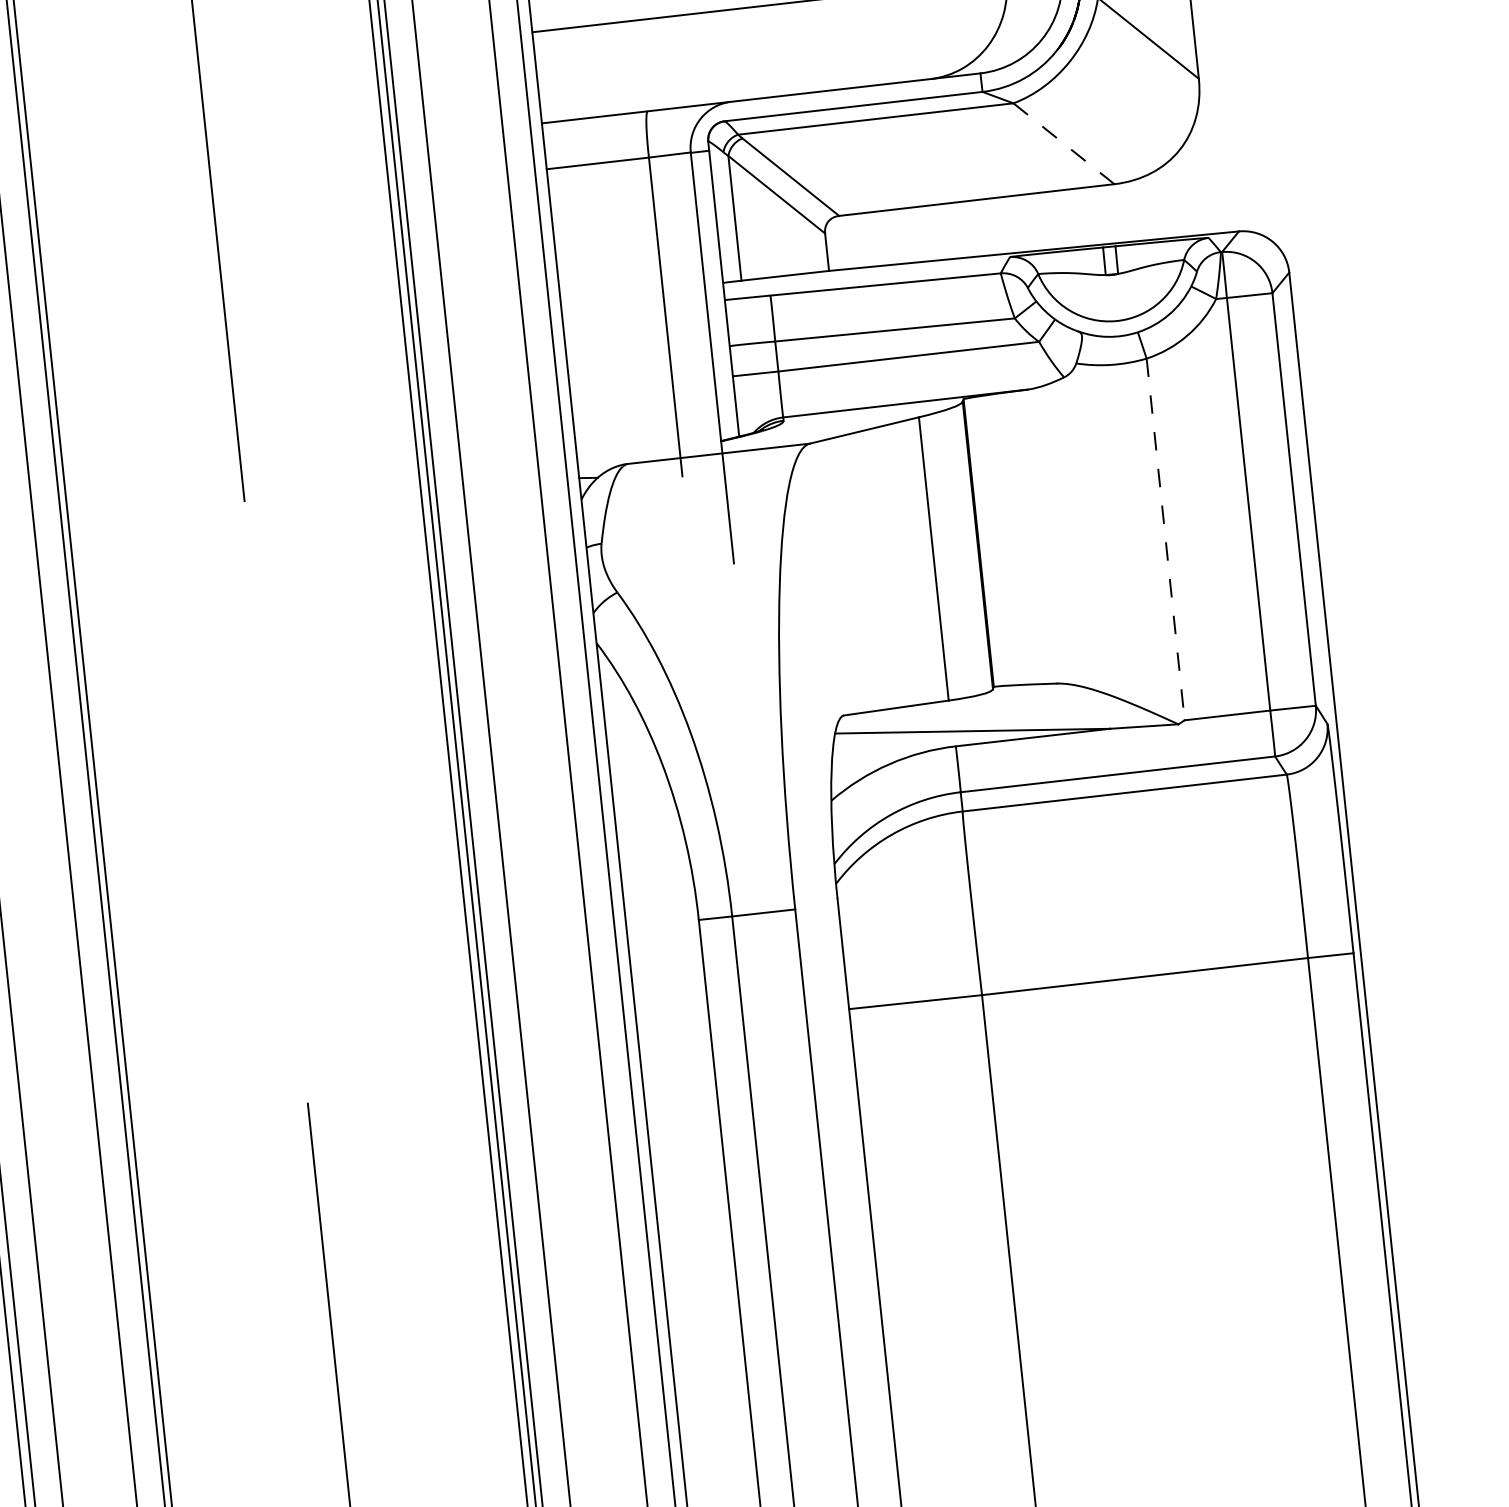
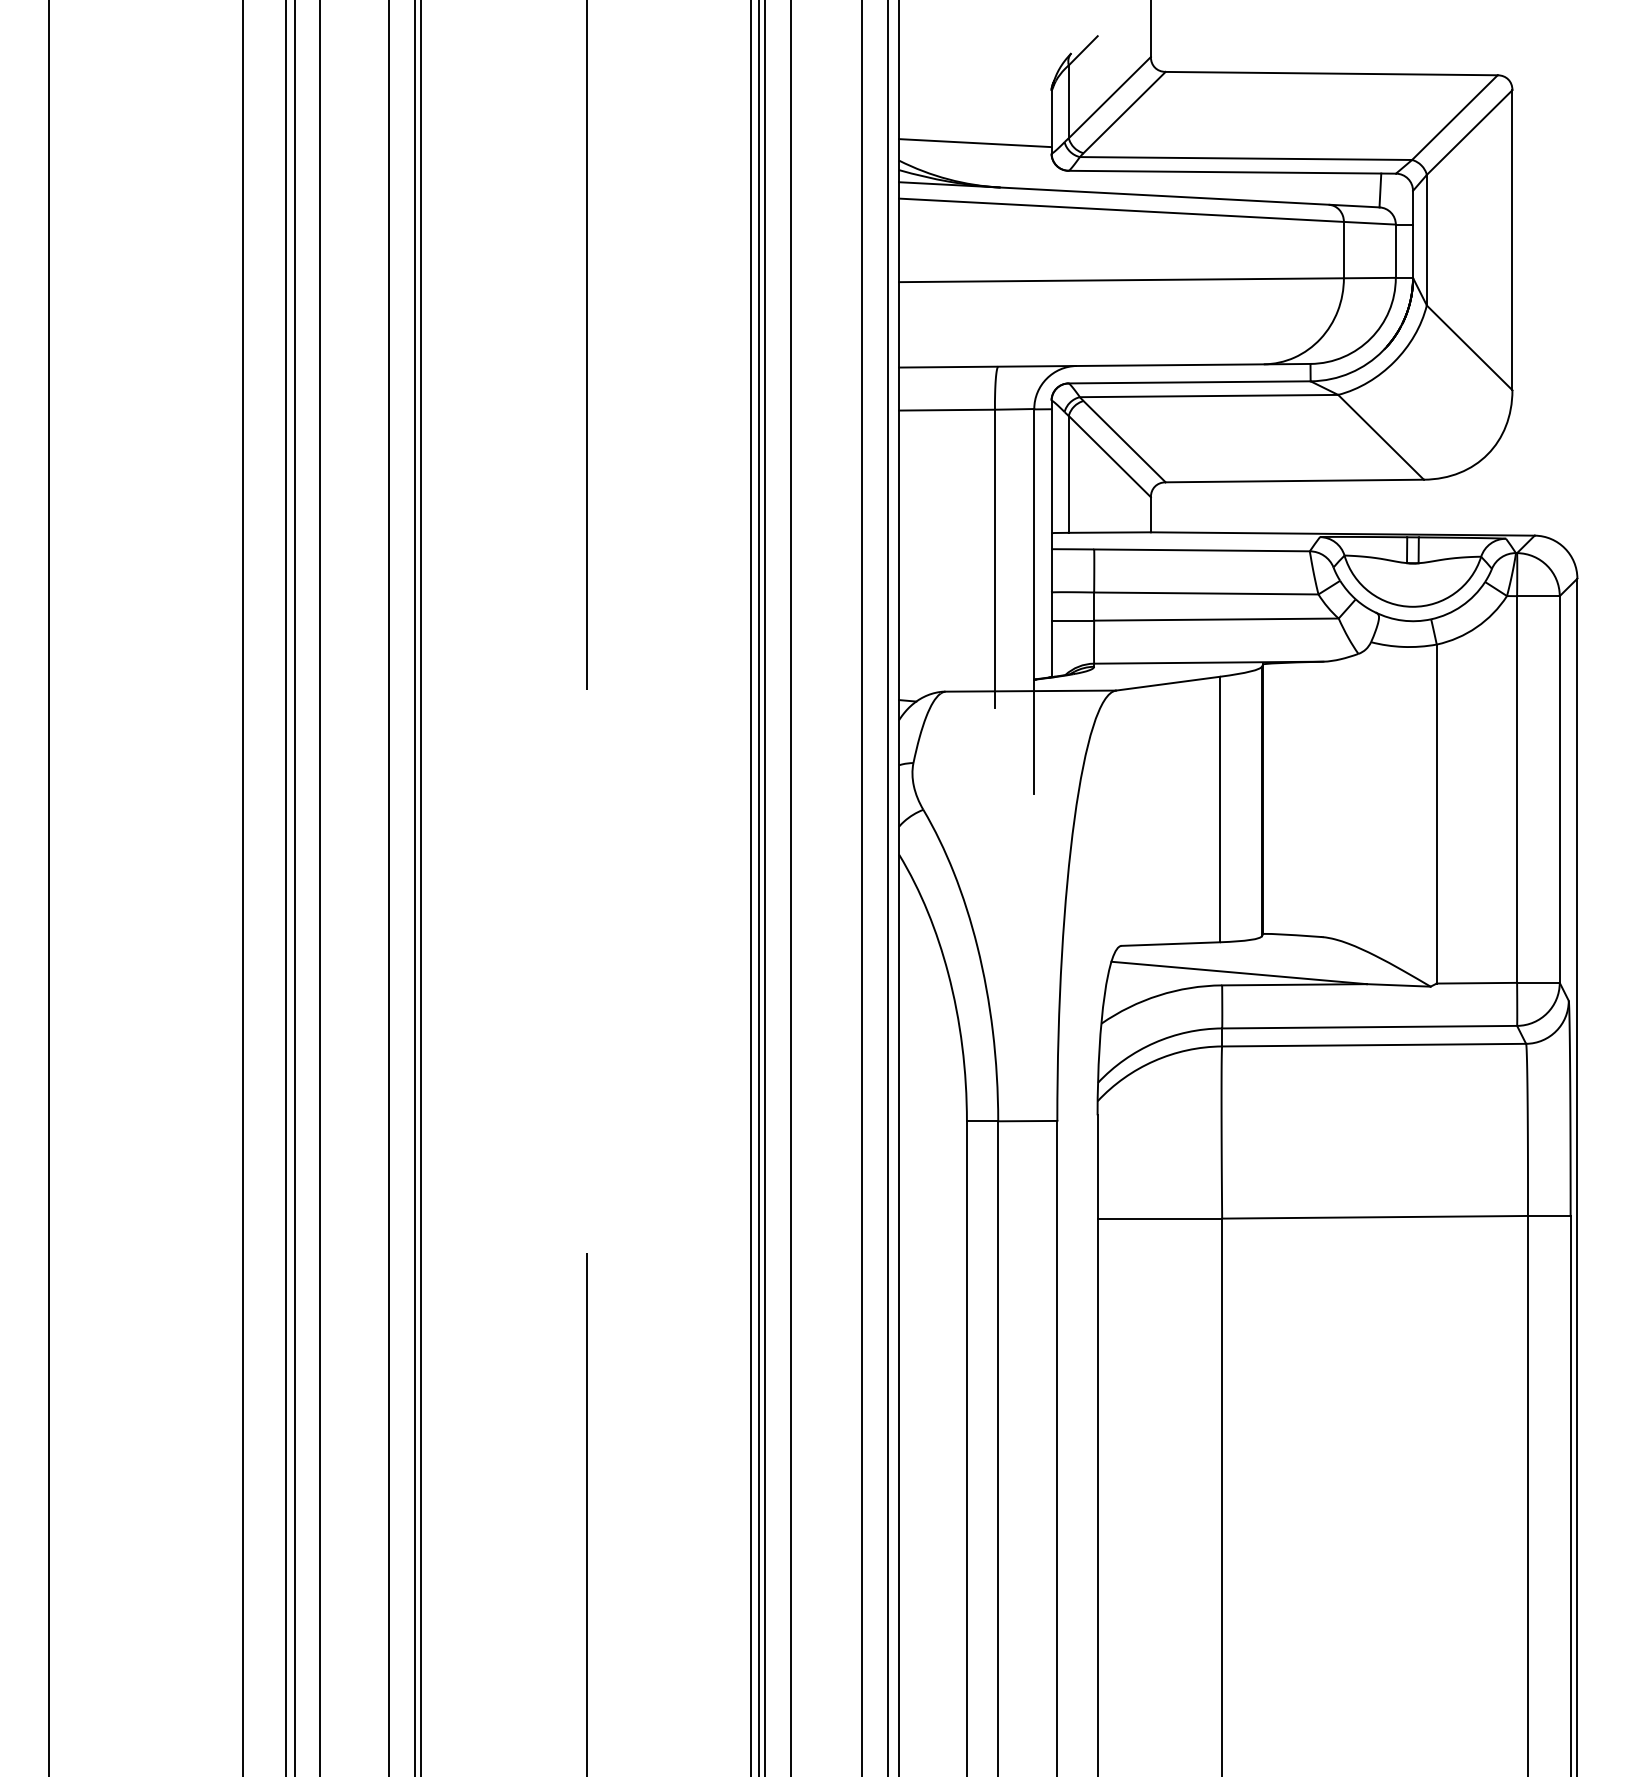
line: (1063, 142) -> (1380, 436), dashed -> solid
line: (1165, 539) -> (1436, 814), dashed -> solid

